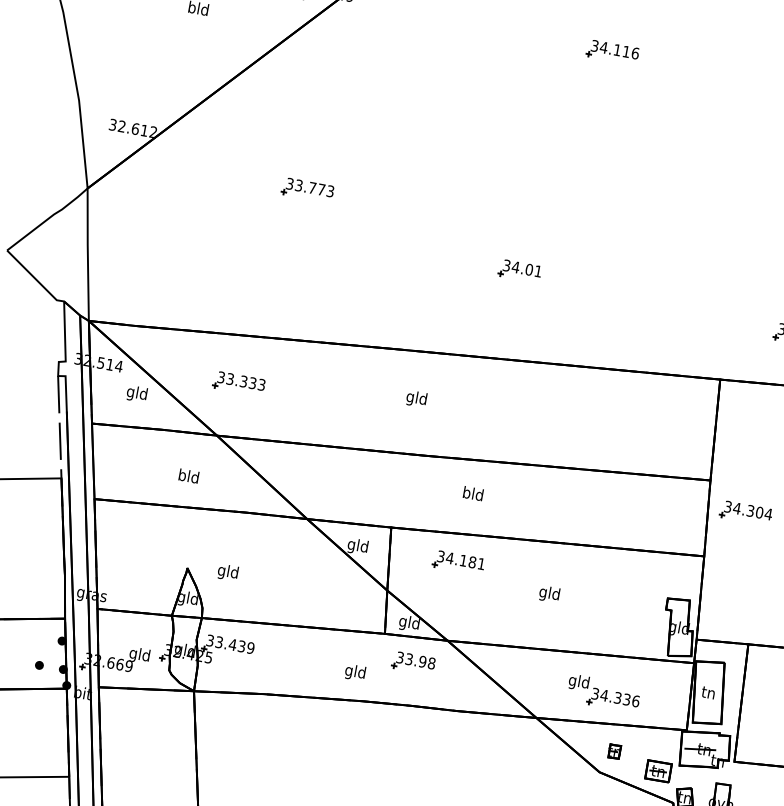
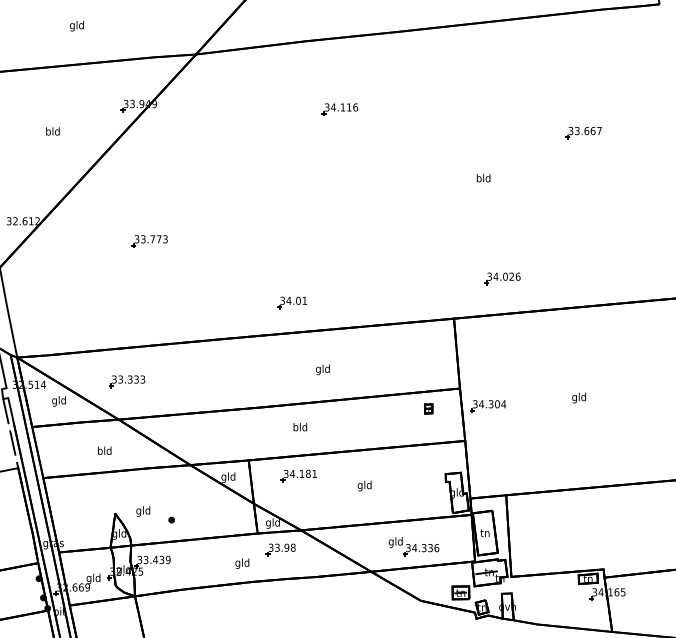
part: (518, 270) -> (291, 302), moved
text: (416, 398) -> (322, 369), moved
part: (39, 664) -> (171, 519), moved
part: (614, 750) -> (428, 408), moved

